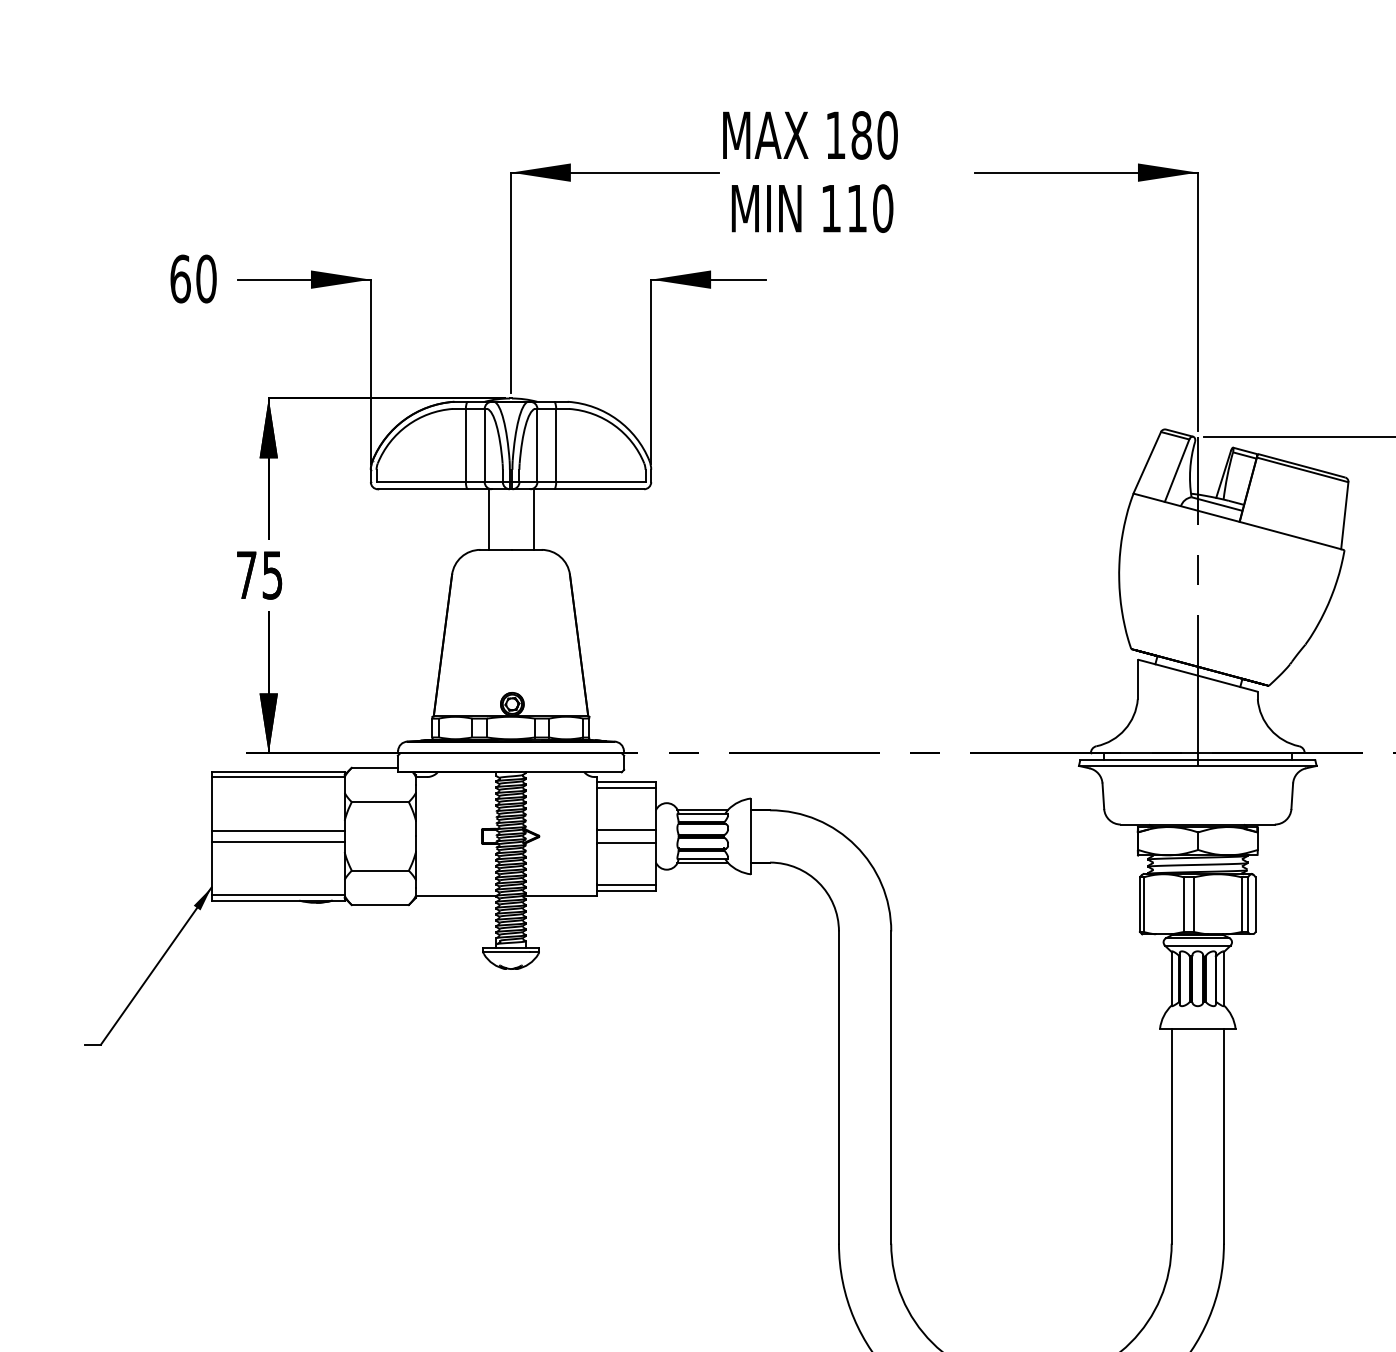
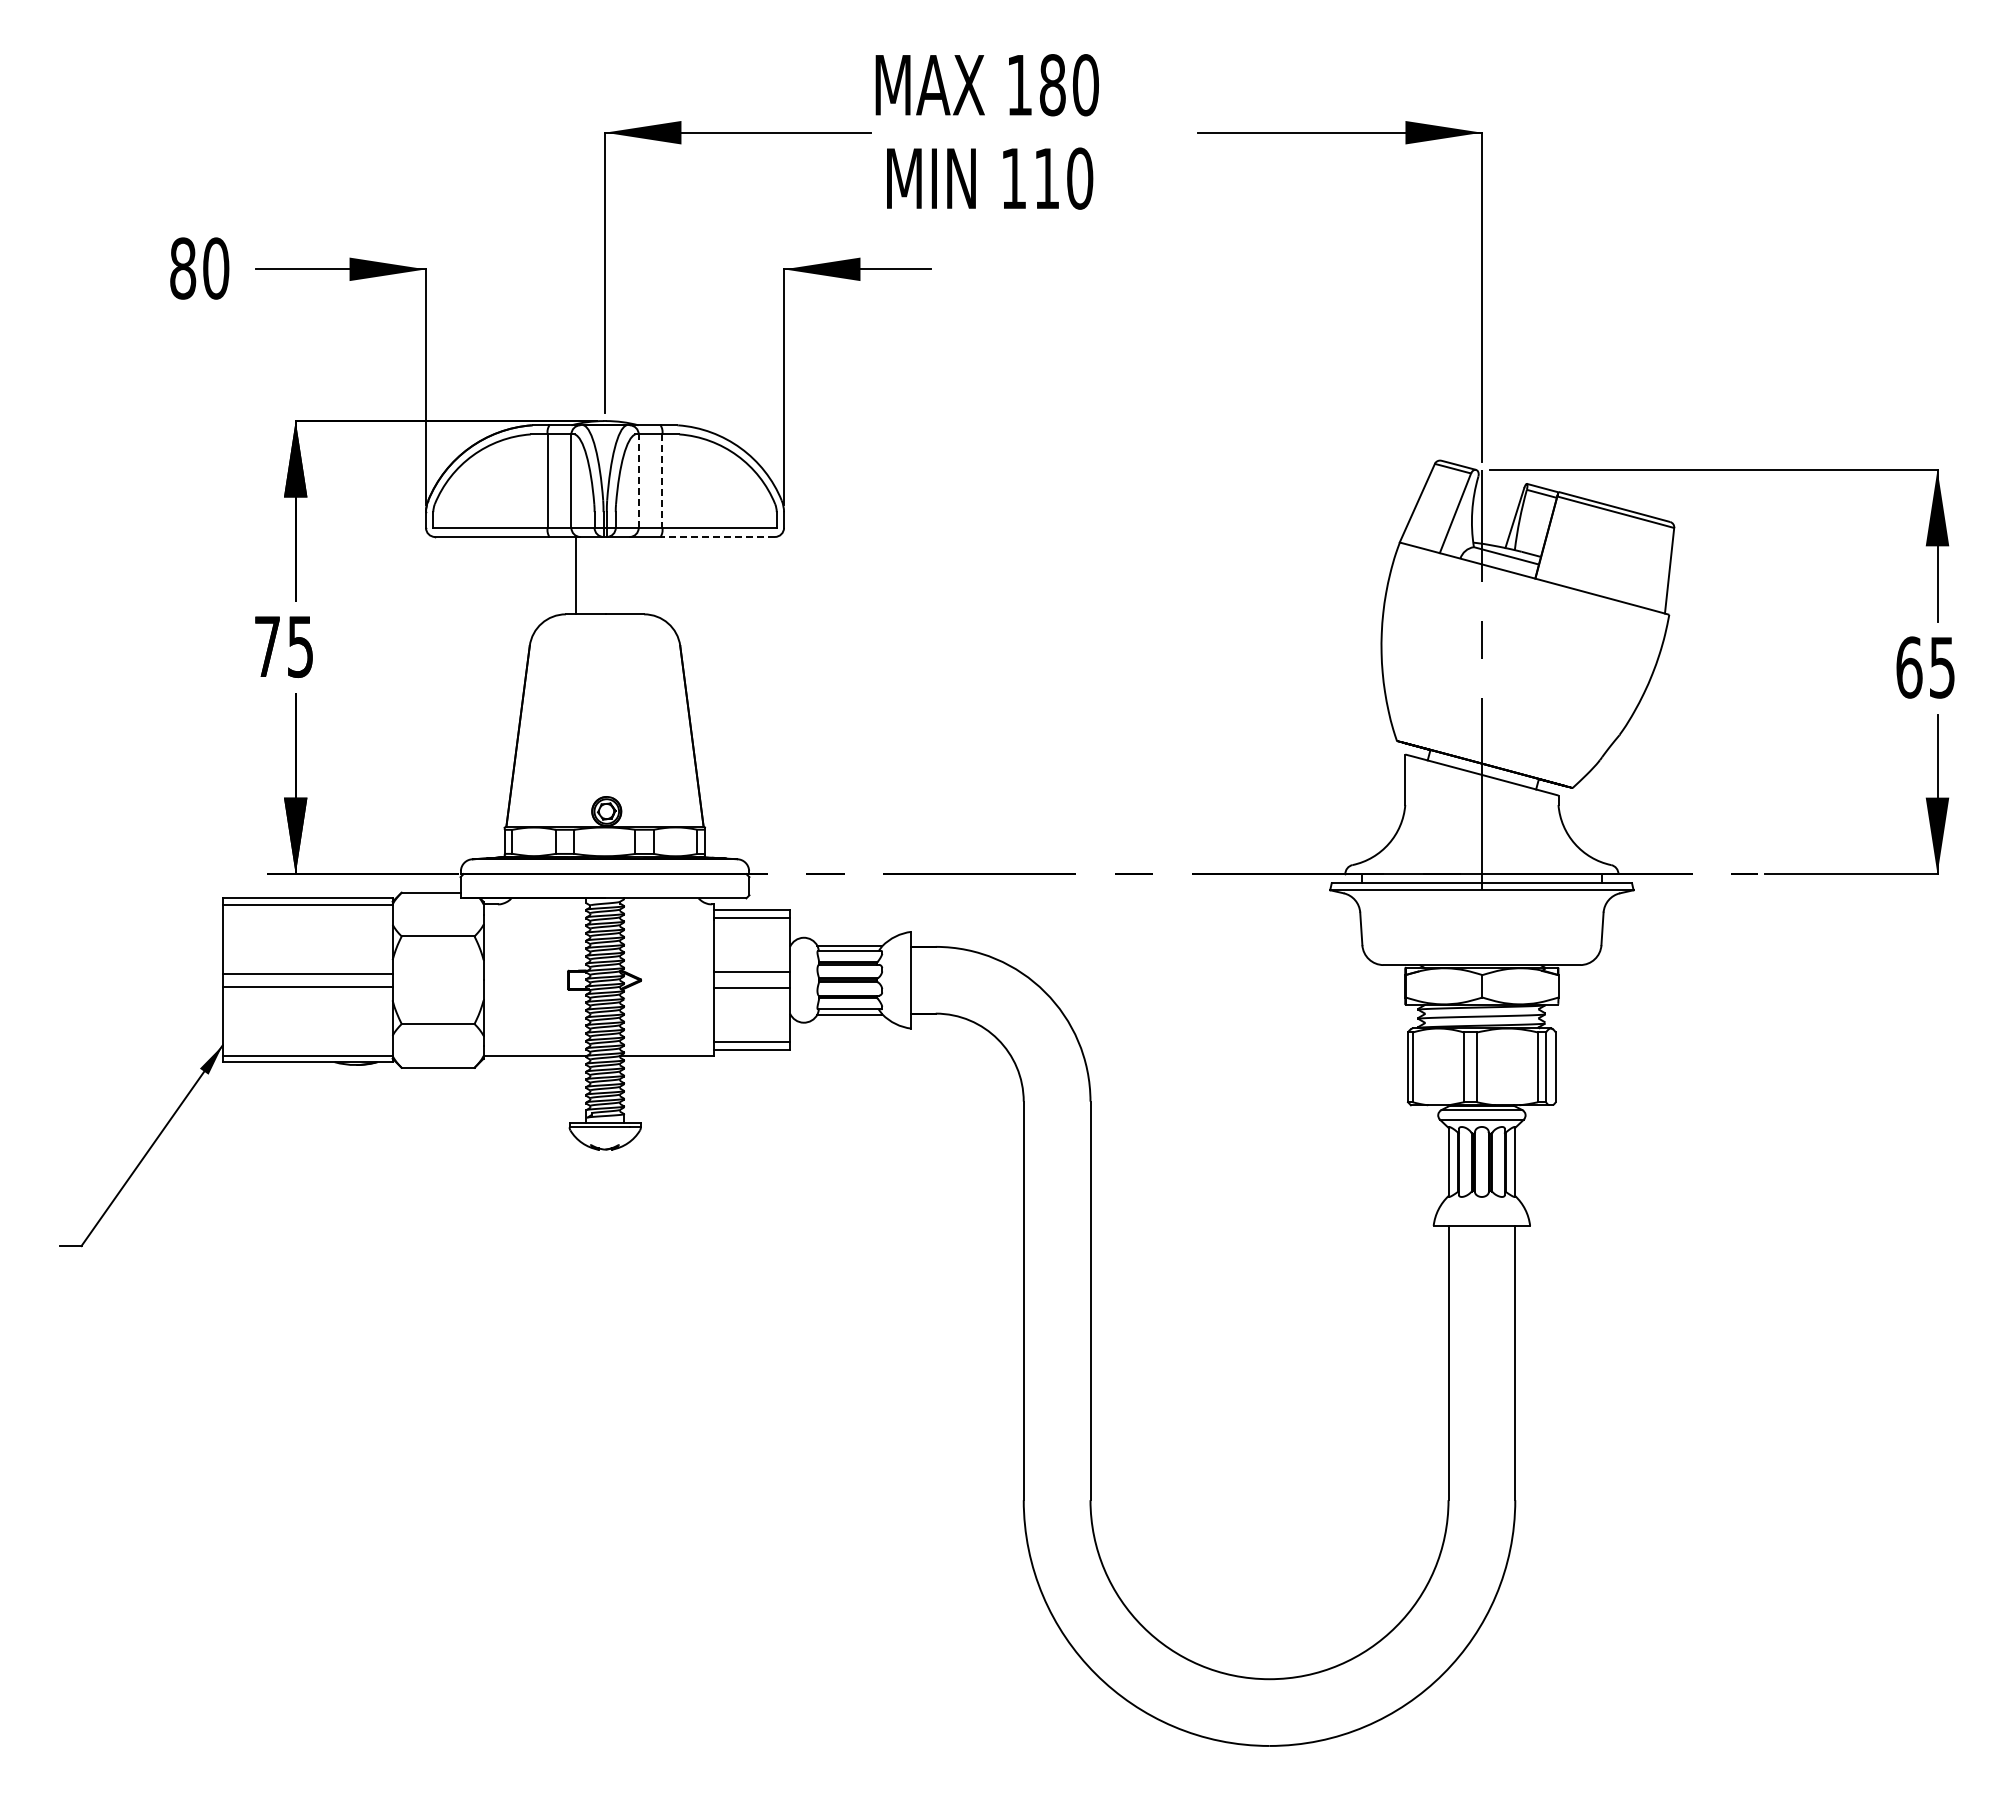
text: (180, 278) -> (183, 268), 60 -> 80
line: (537, 445) -> (638, 481), solid -> dashed
line: (556, 445) -> (662, 481), solid -> dashed
line: (599, 488) -> (717, 536), solid -> dashed
line: (533, 519) -> (633, 575), removed

